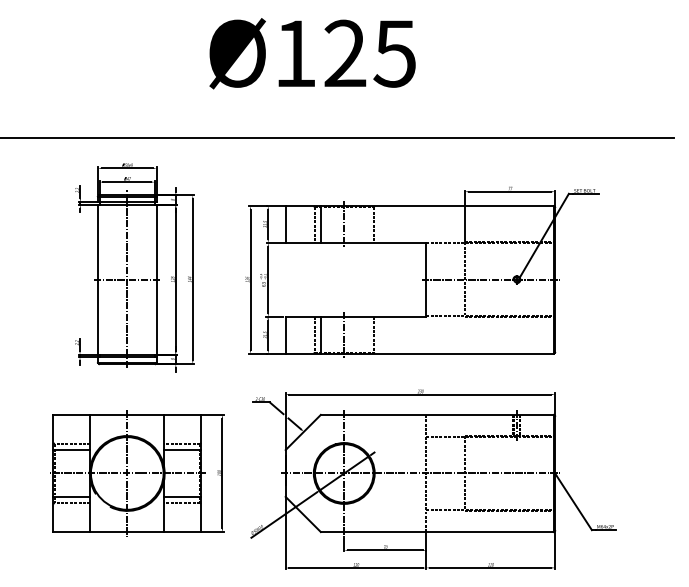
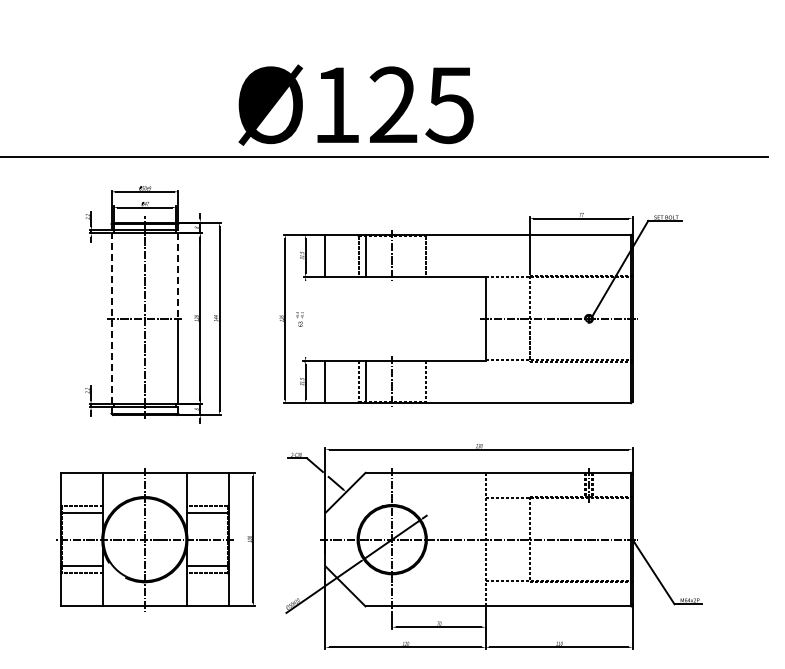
text: (312, 53) -> (355, 104), moved
line: (156, 242) -> (178, 276), solid -> dashed
line: (97, 279) -> (111, 318), solid -> dashed
line: (268, 279) -> (305, 318), removed

